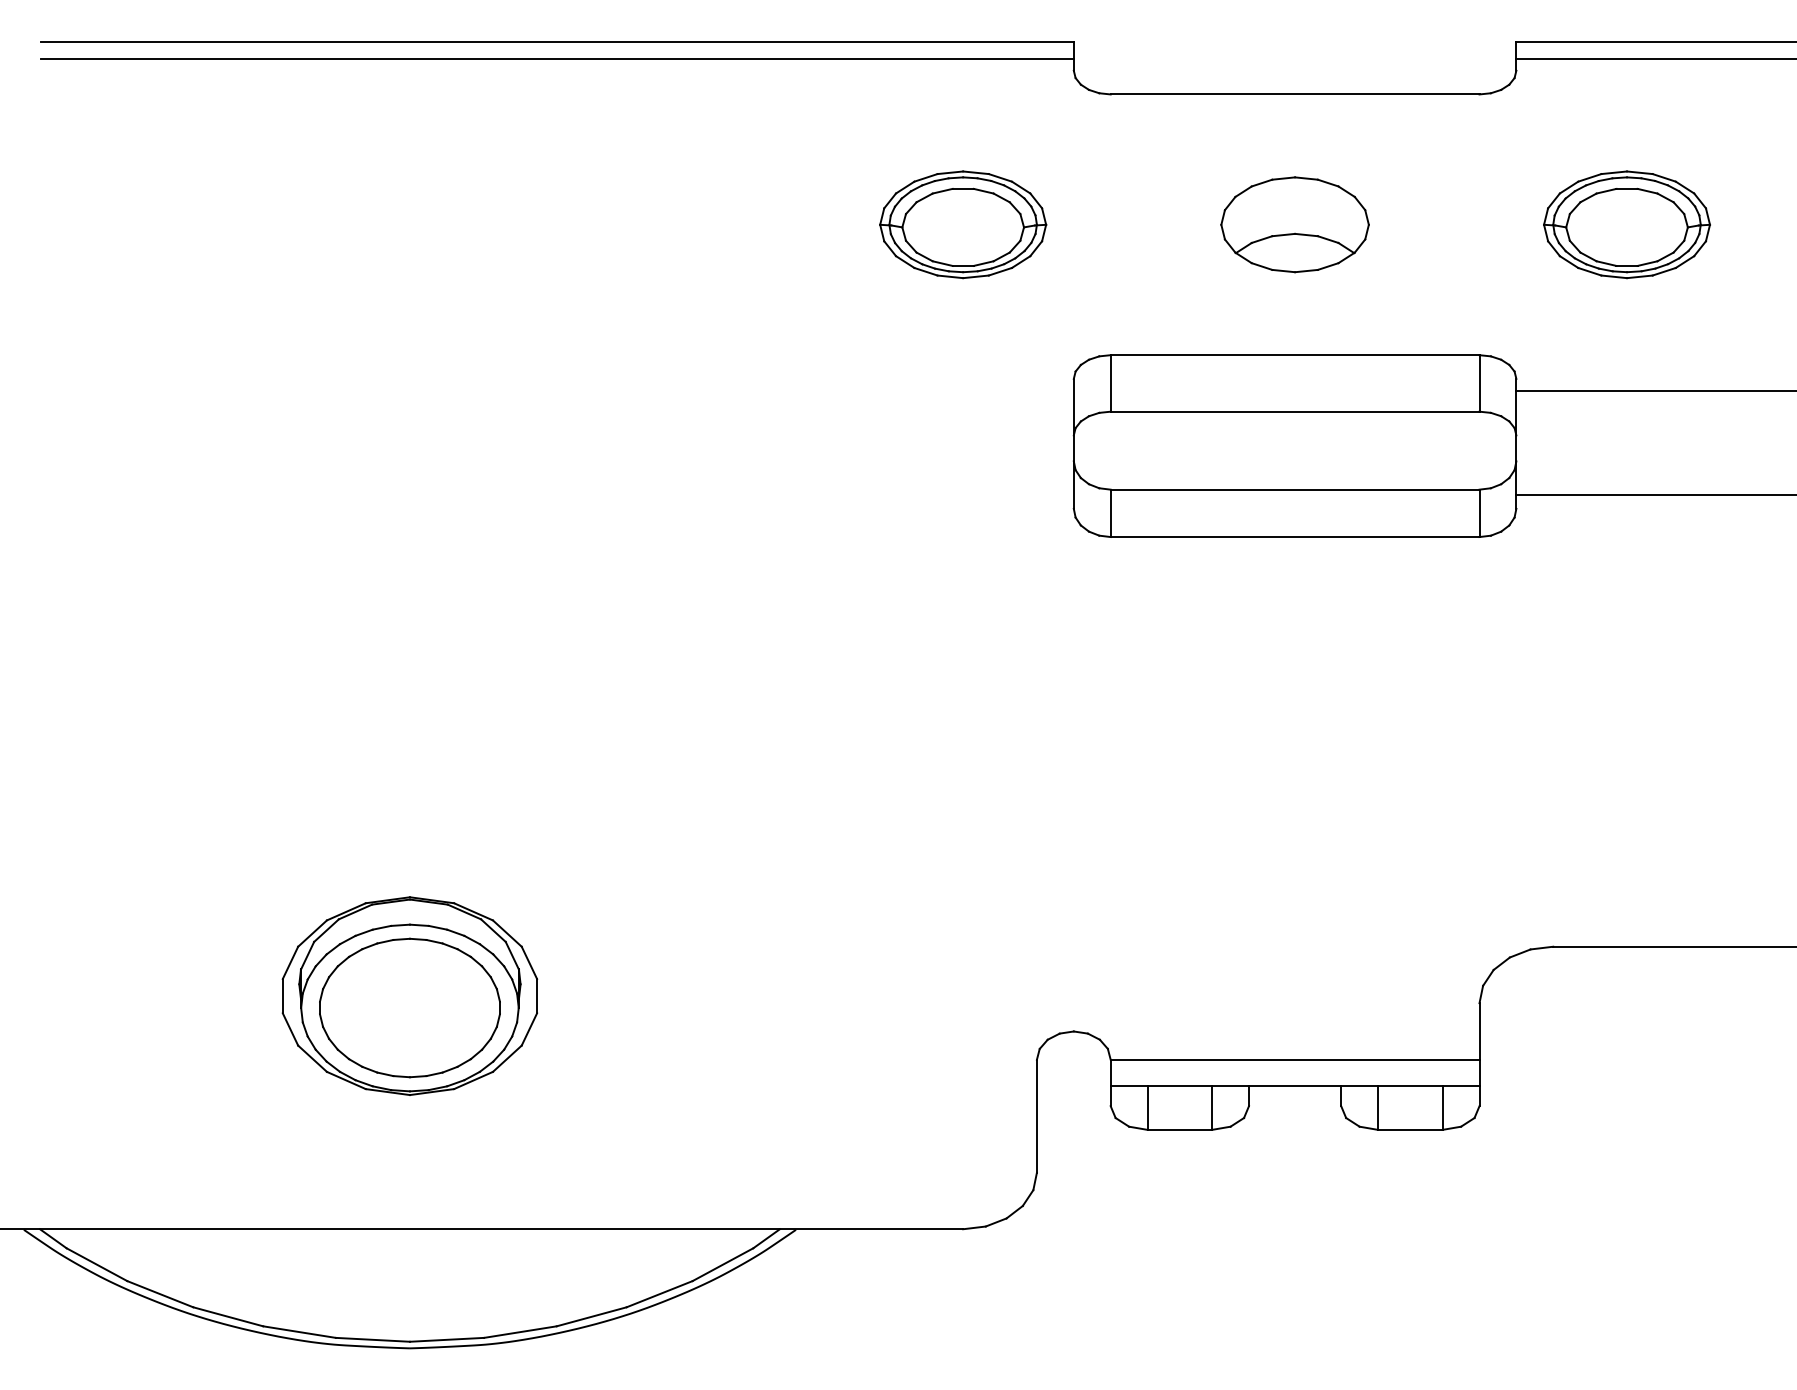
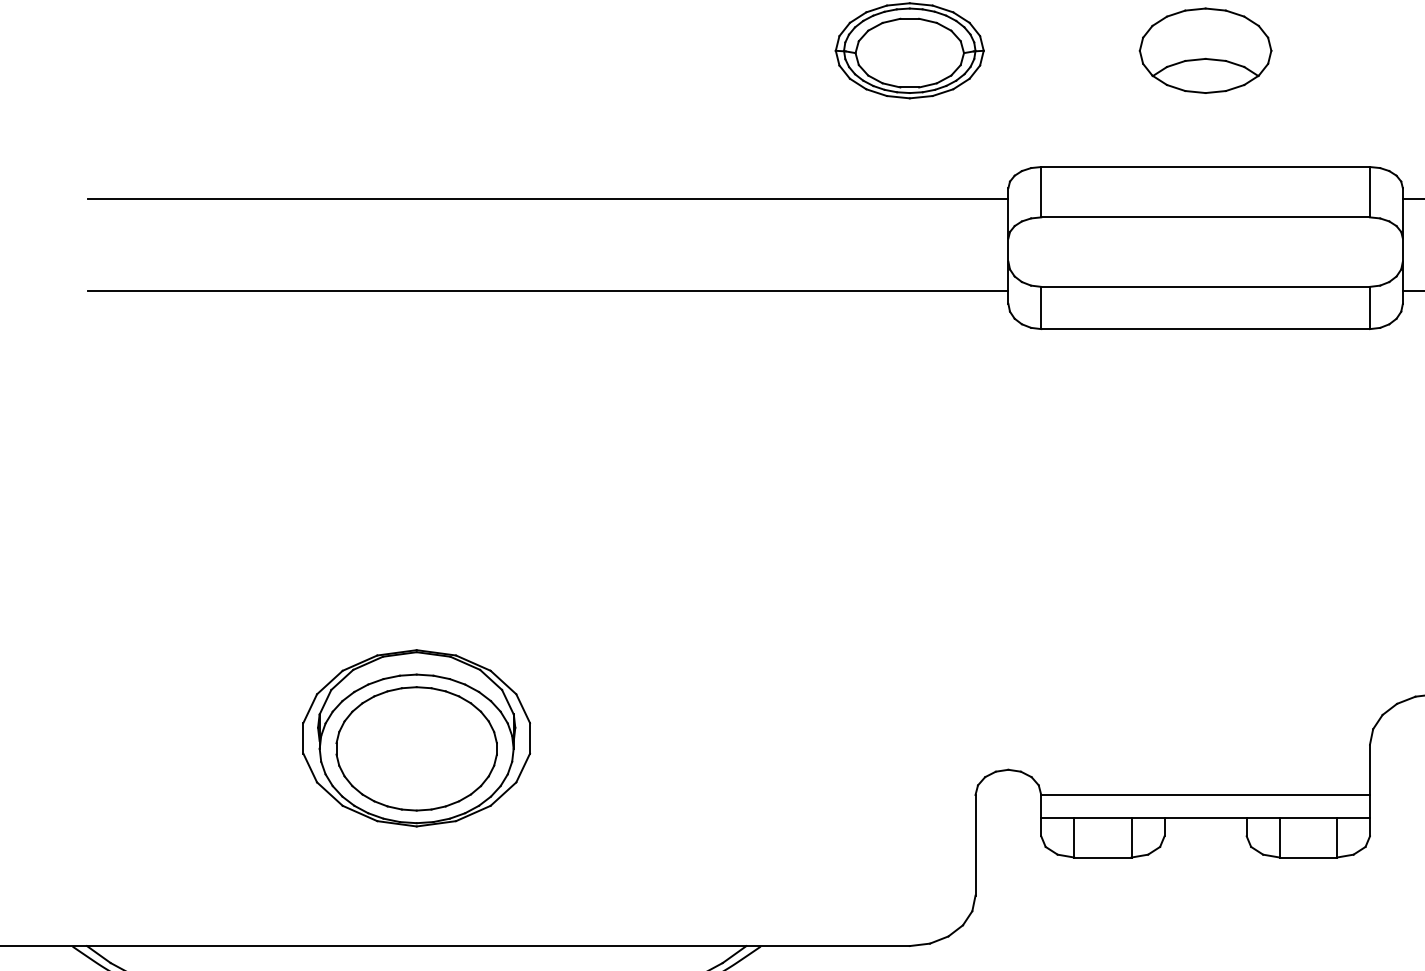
line: (557, 390) -> (548, 198), added
line: (557, 494) -> (548, 291), added

